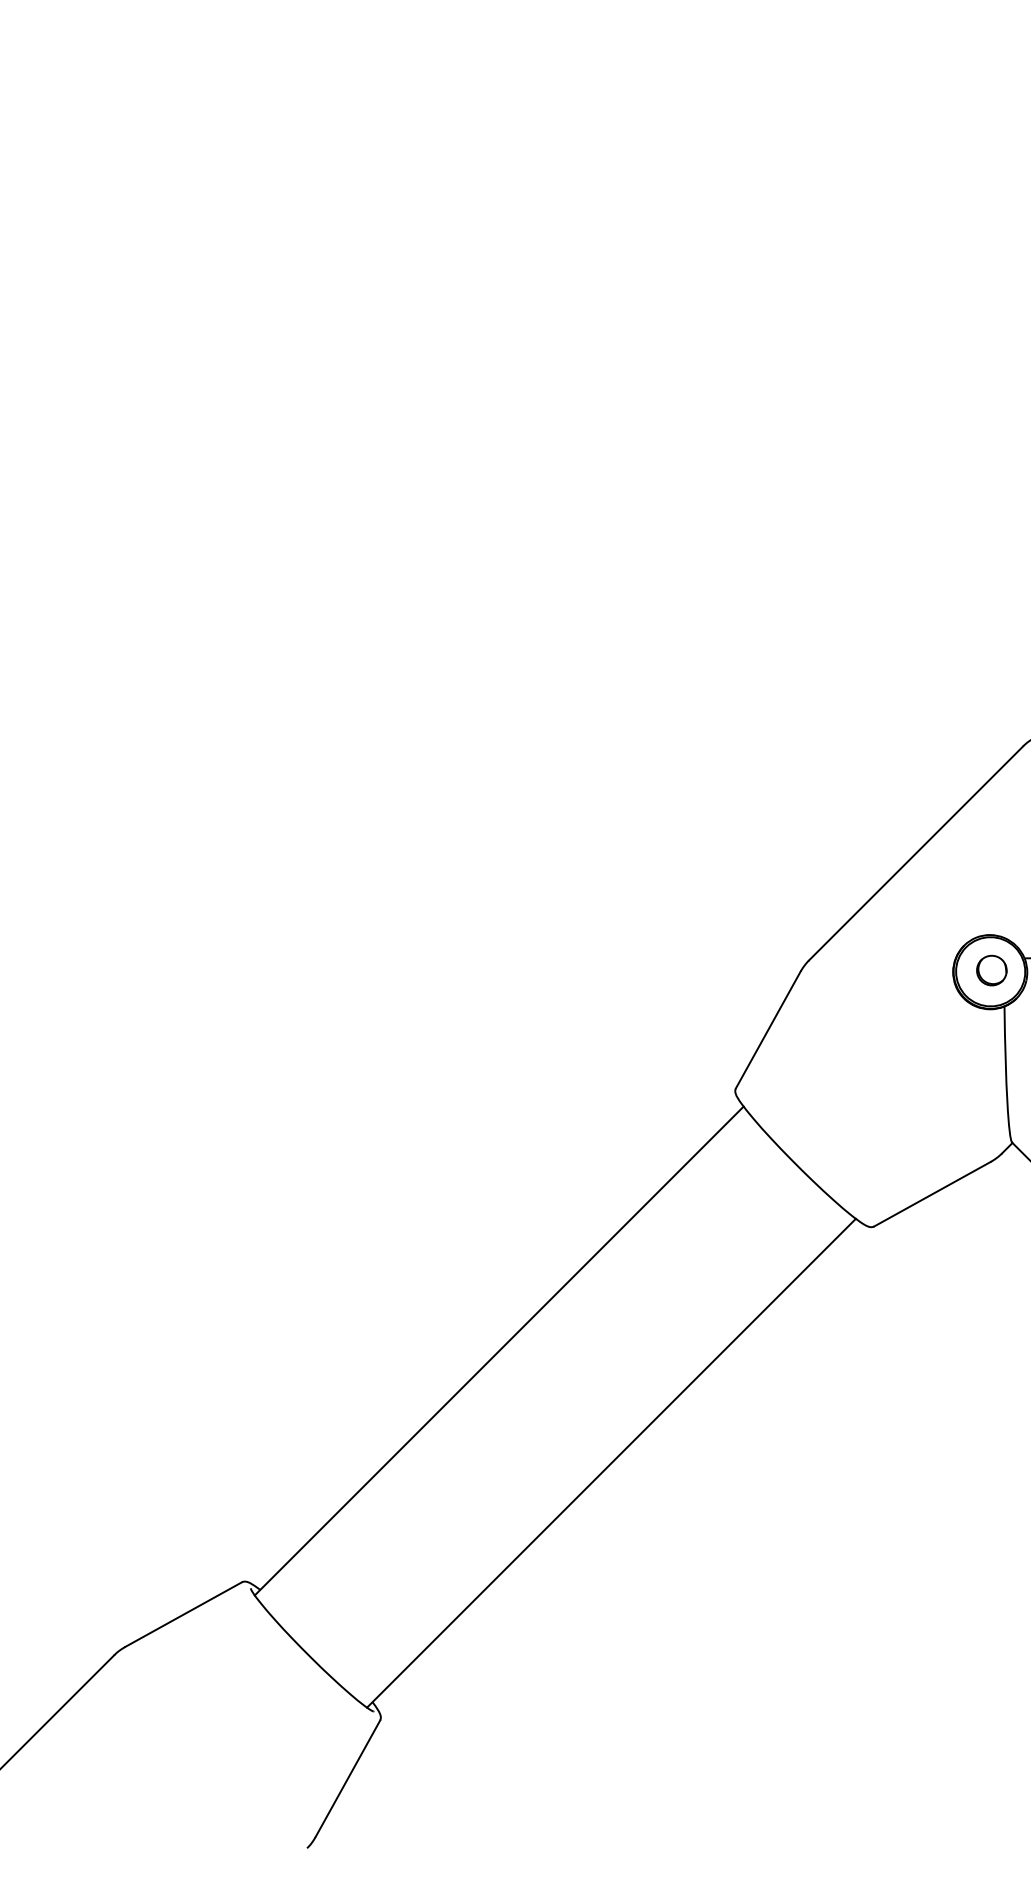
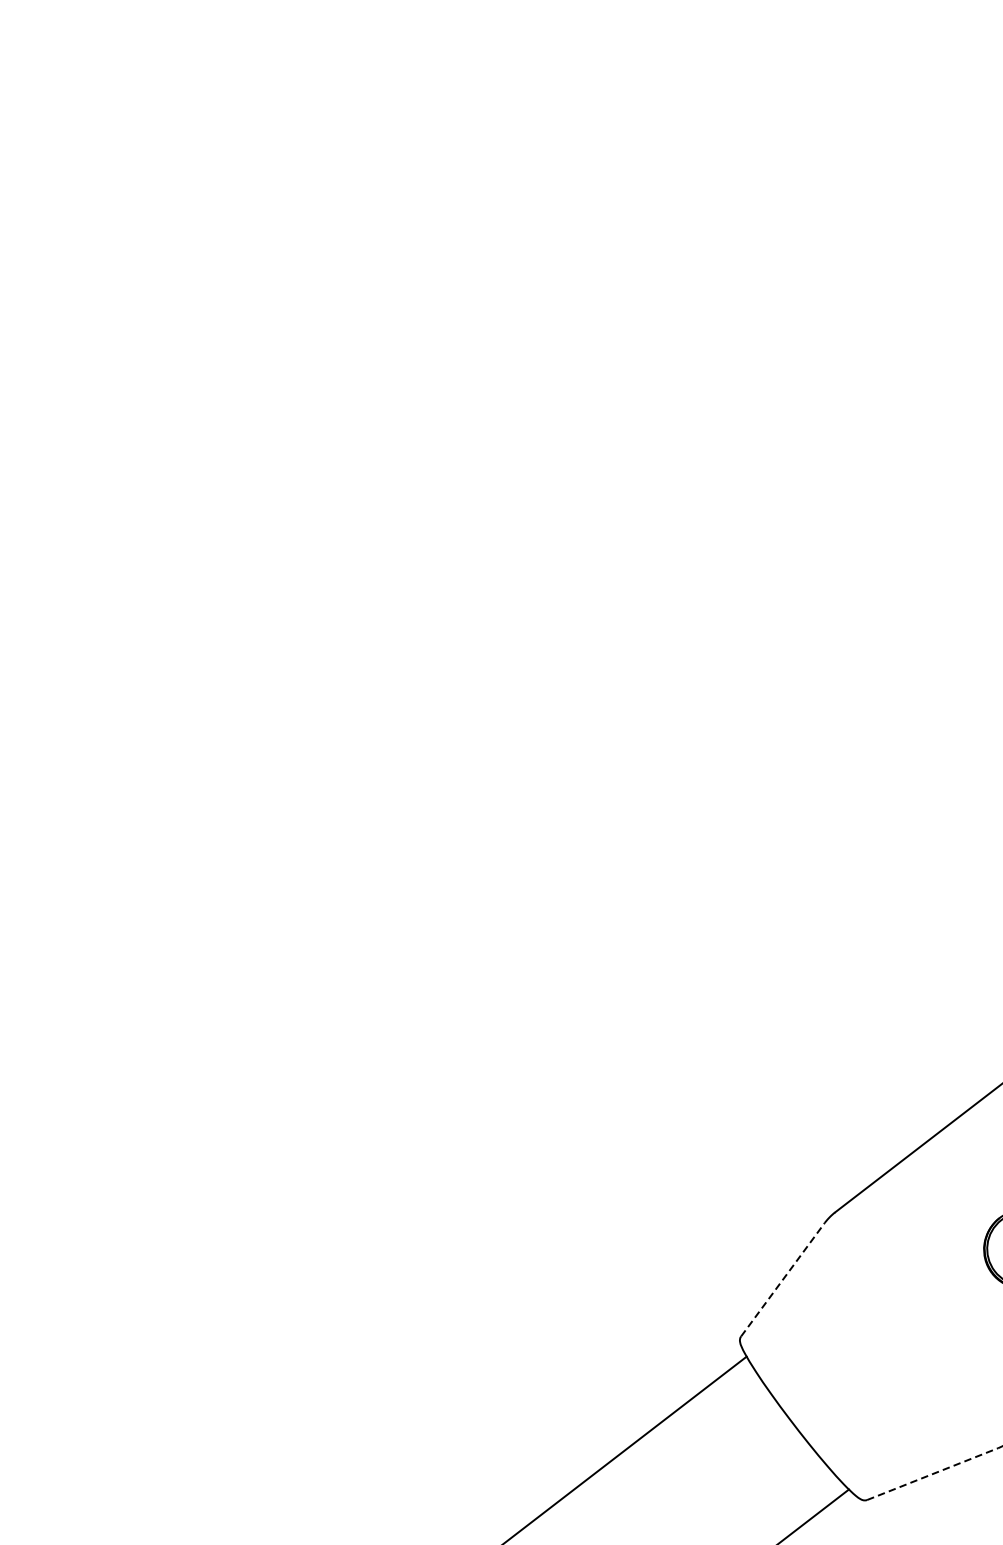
line: (768, 1029) -> (783, 1279), solid -> dashed
line: (932, 1194) -> (932, 1474), solid -> dashed

